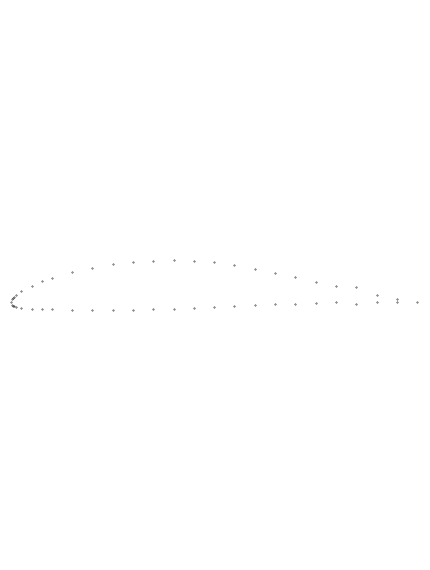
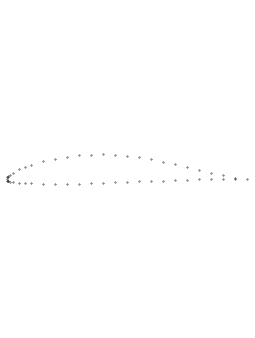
part: (356, 297) -> (211, 176), size x0.62

